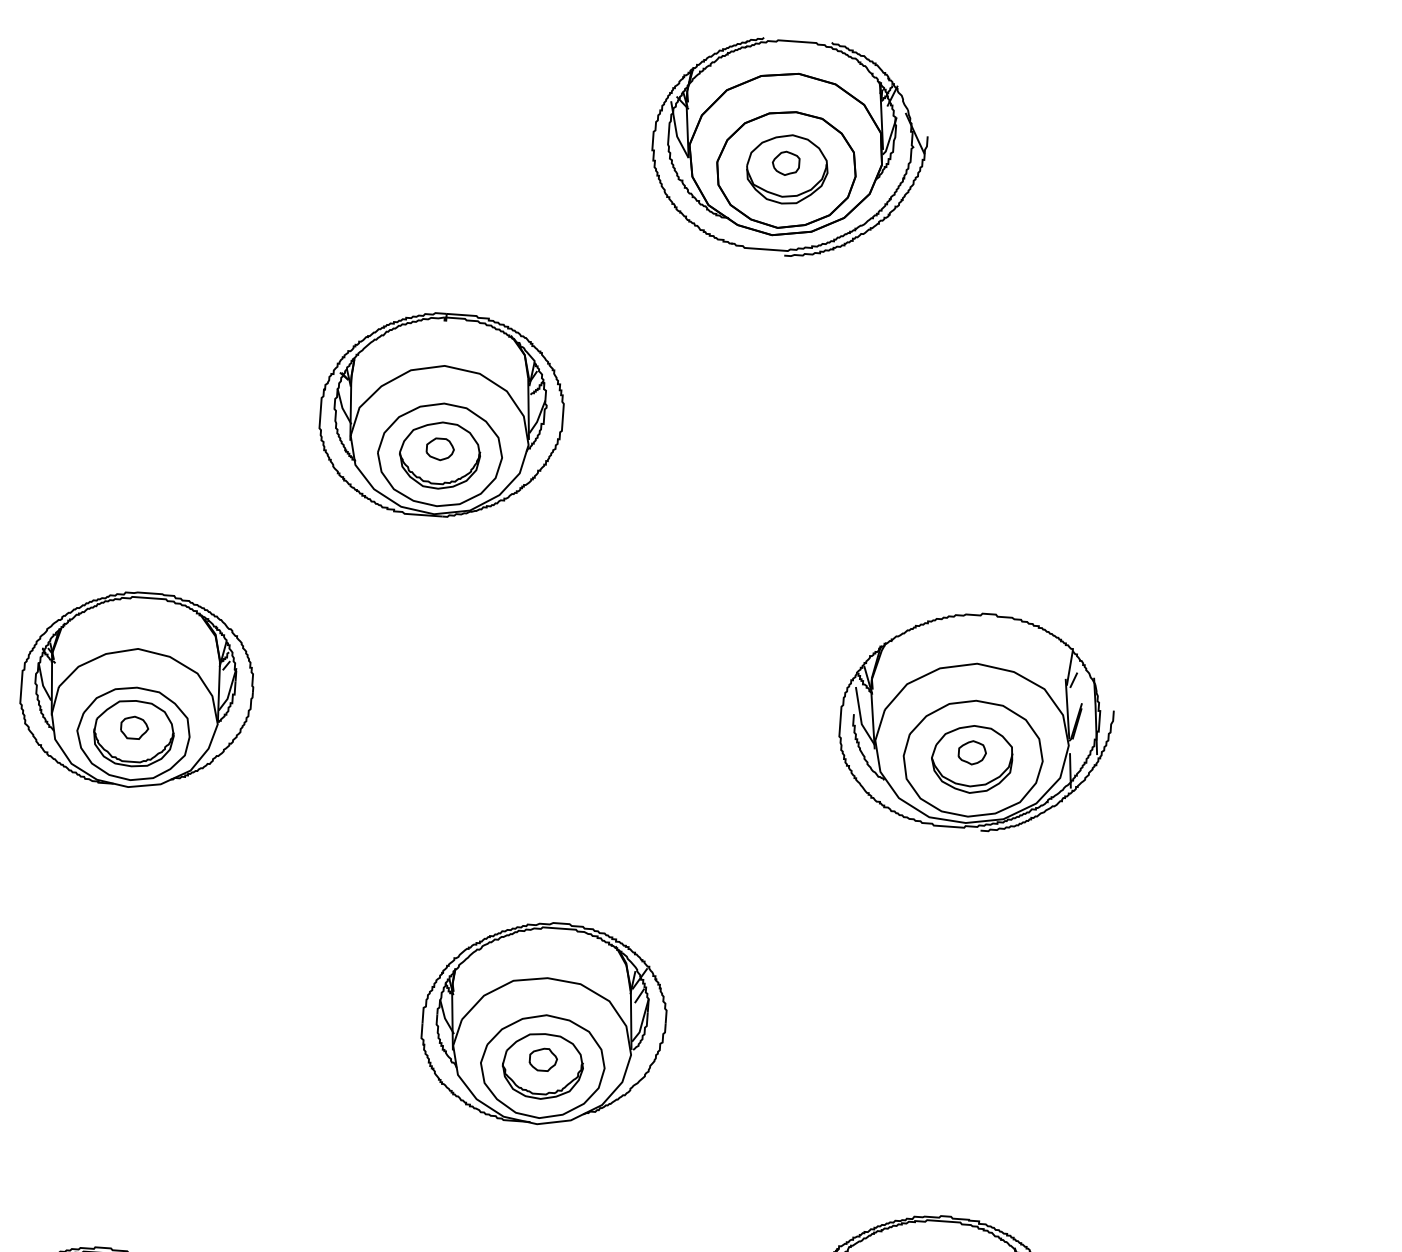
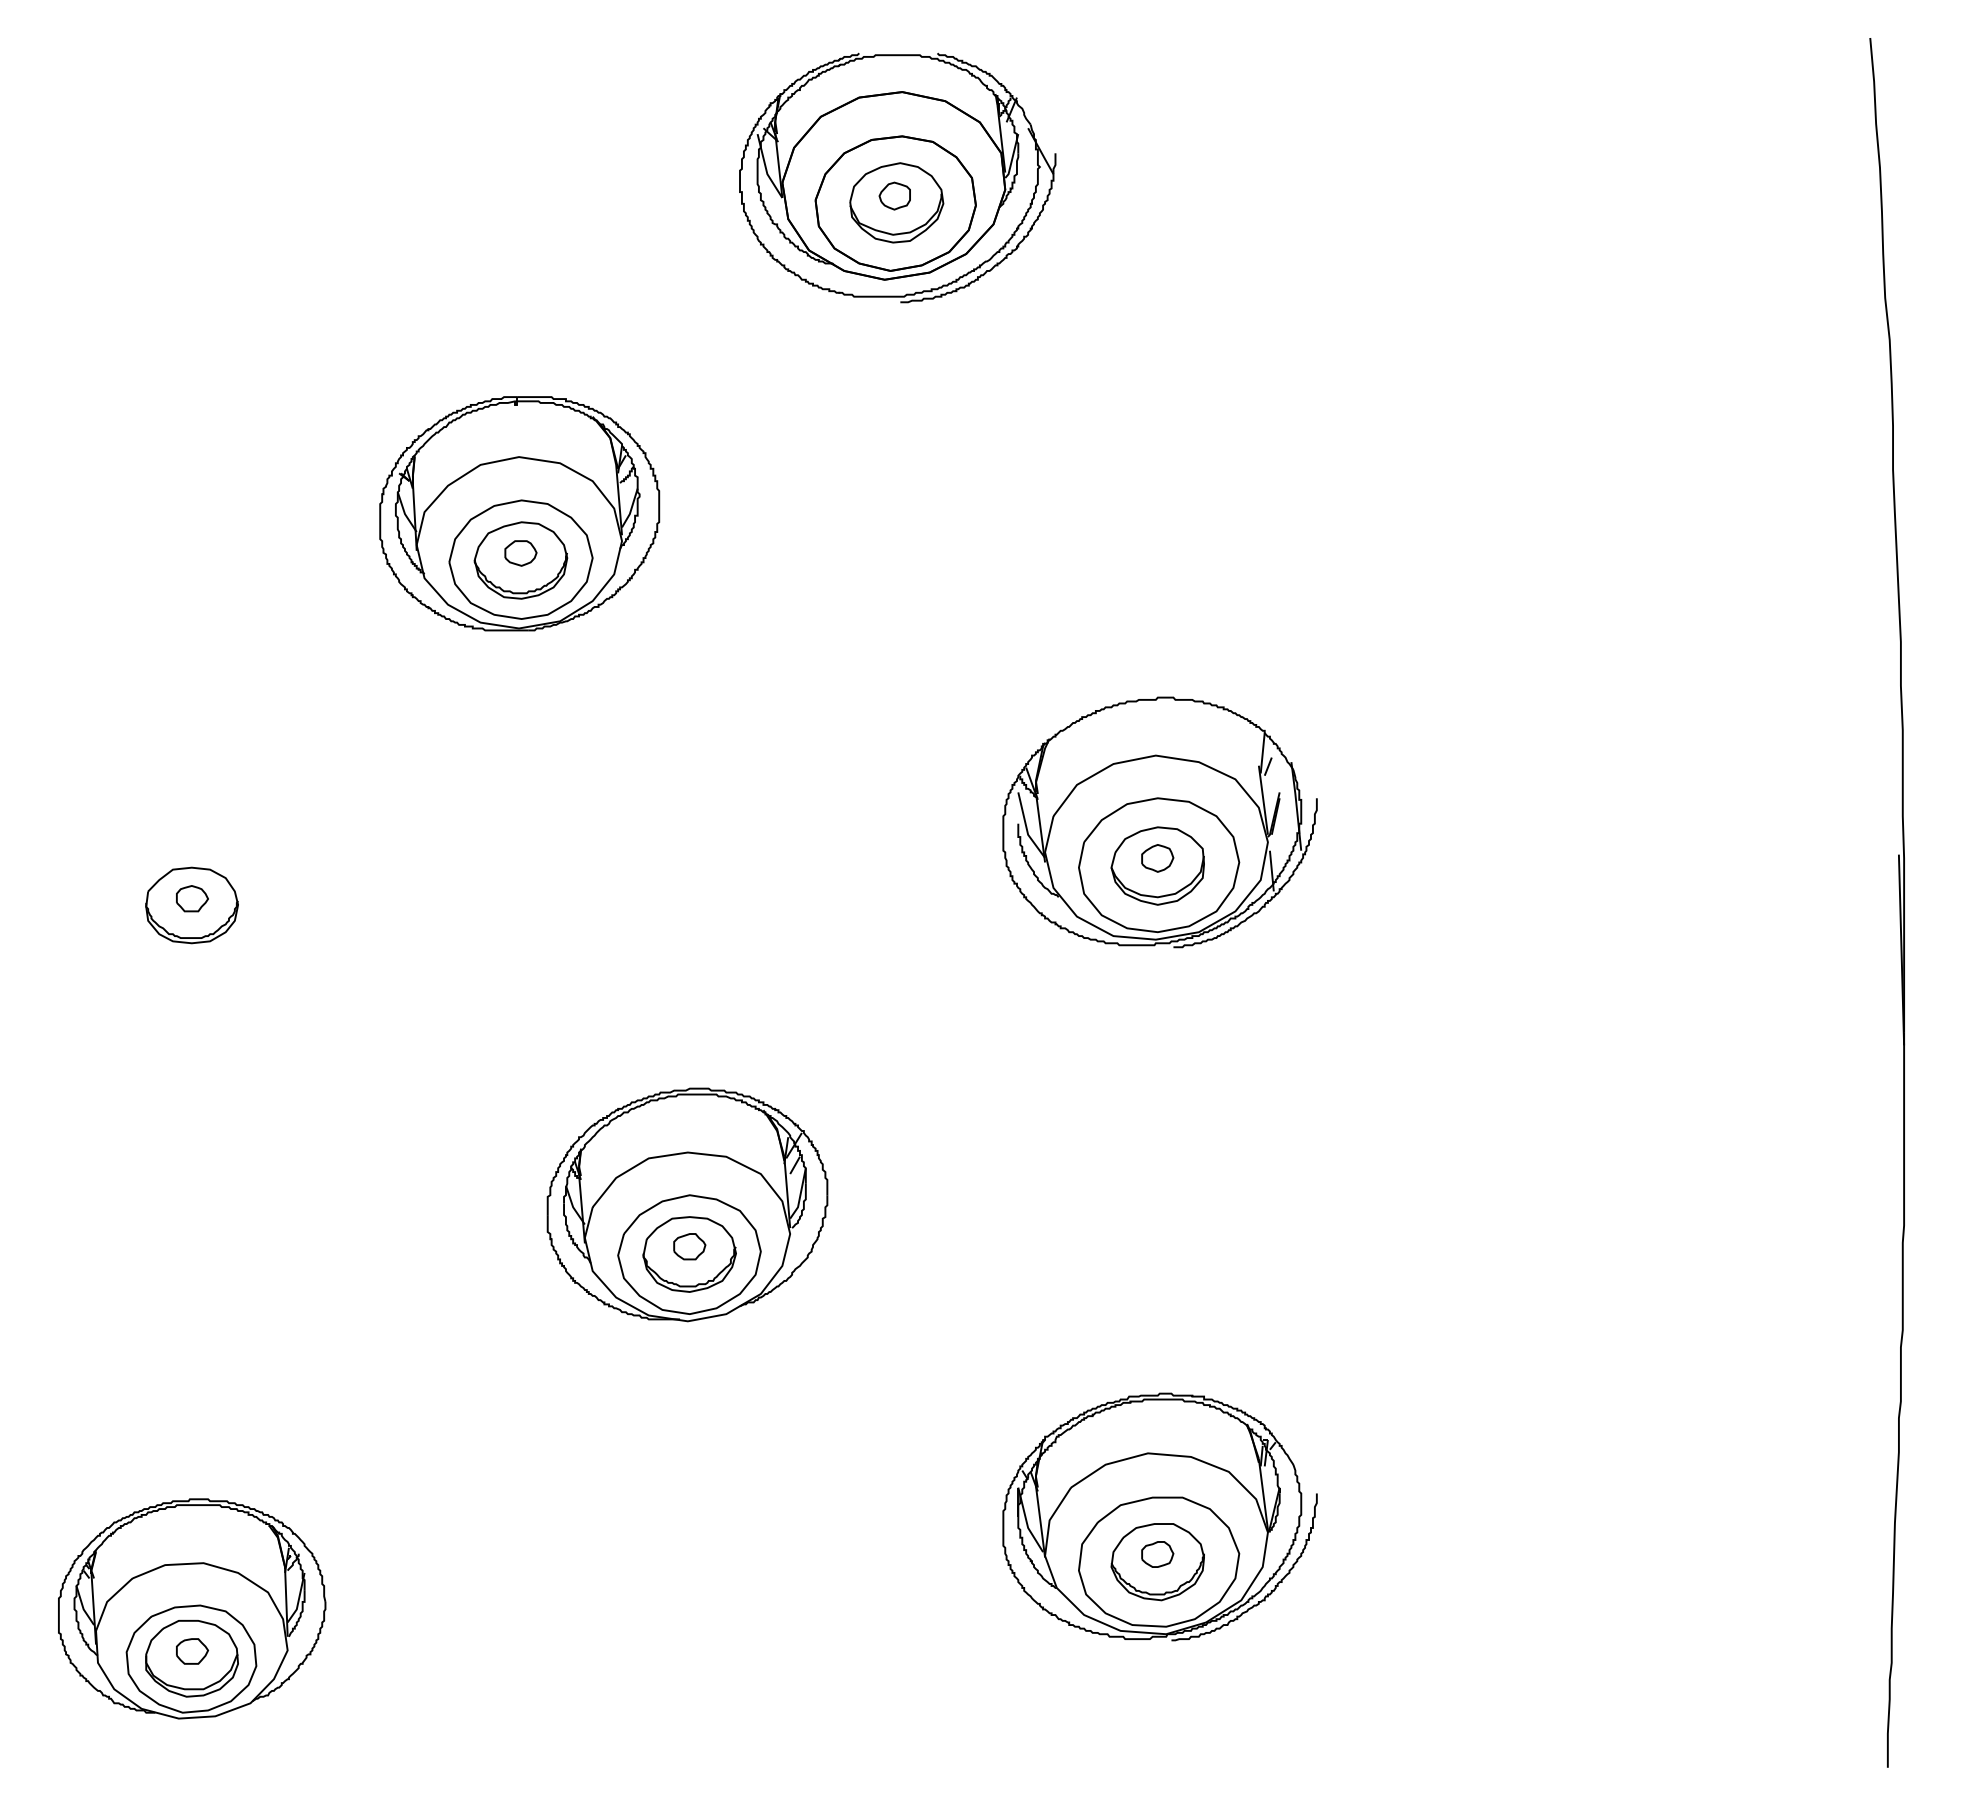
part: (137, 690) -> (192, 855), removed

